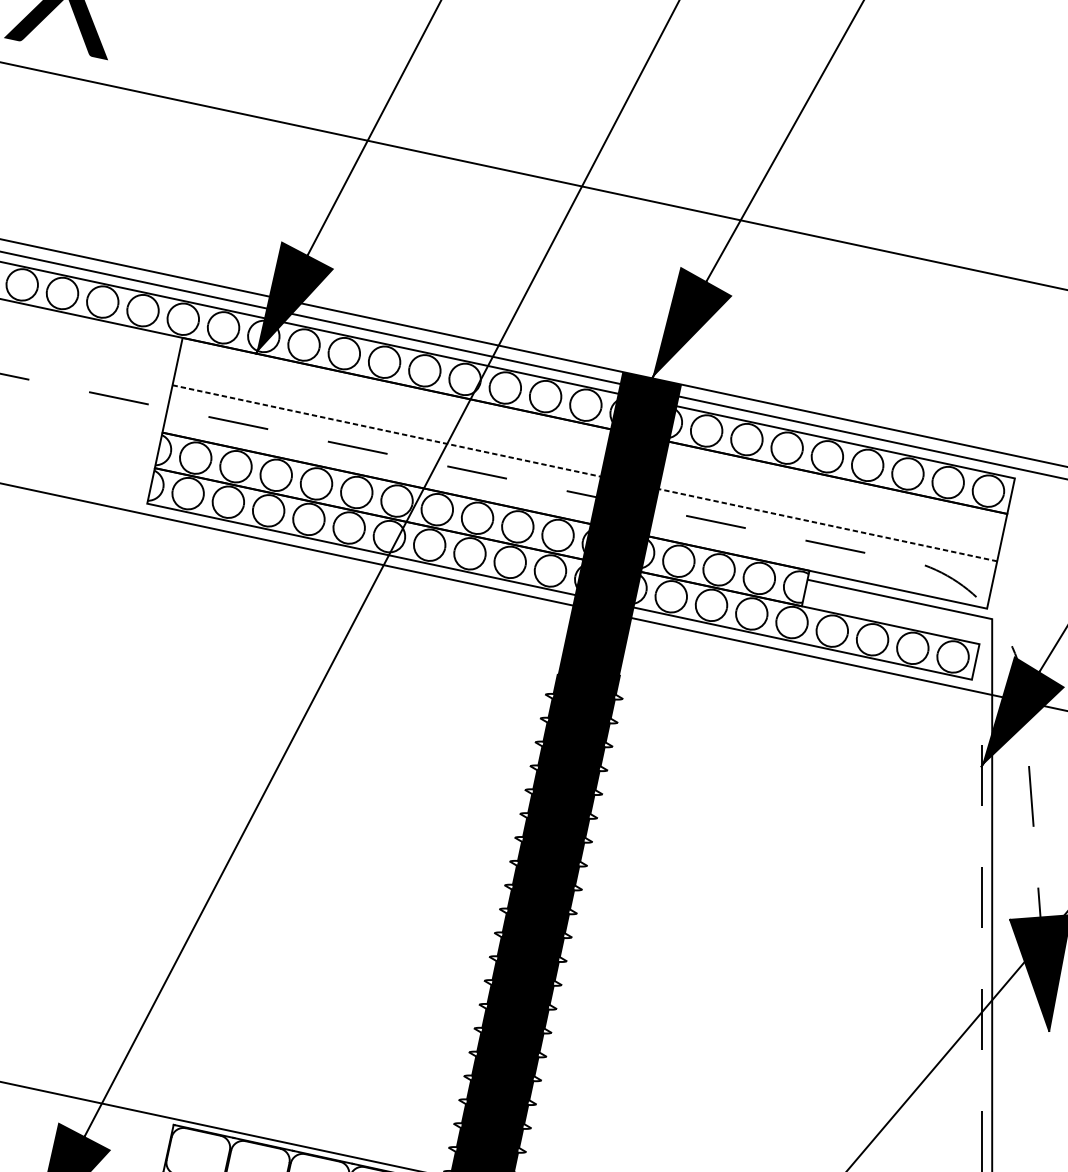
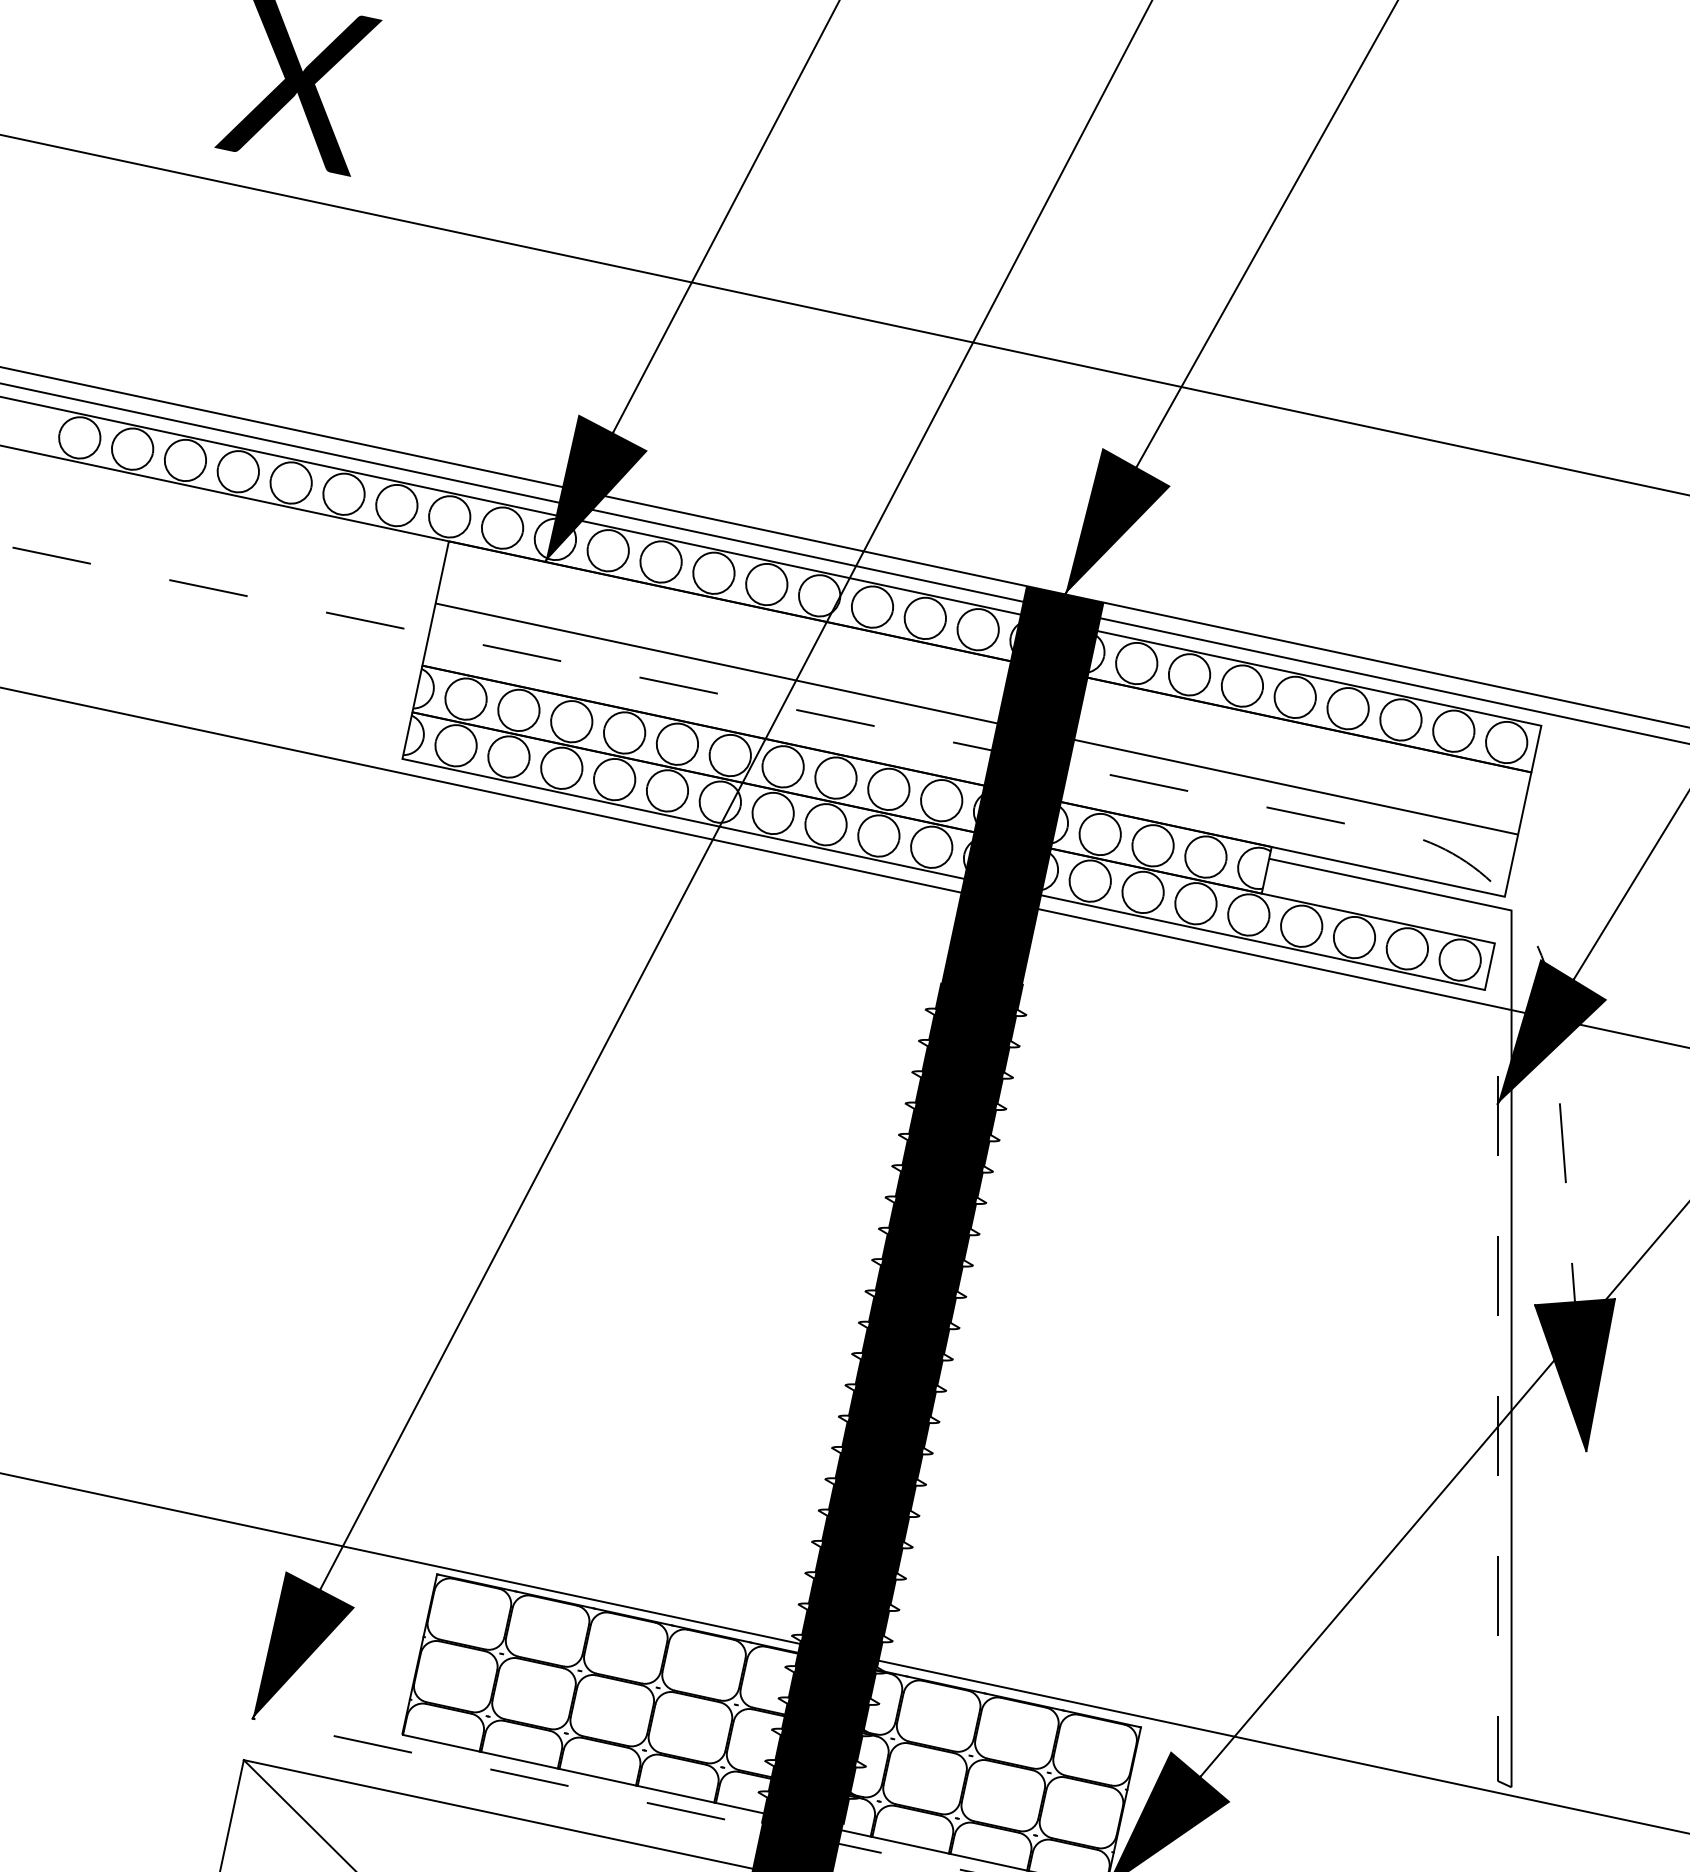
line: (585, 473) -> (977, 719), dashed -> solid

